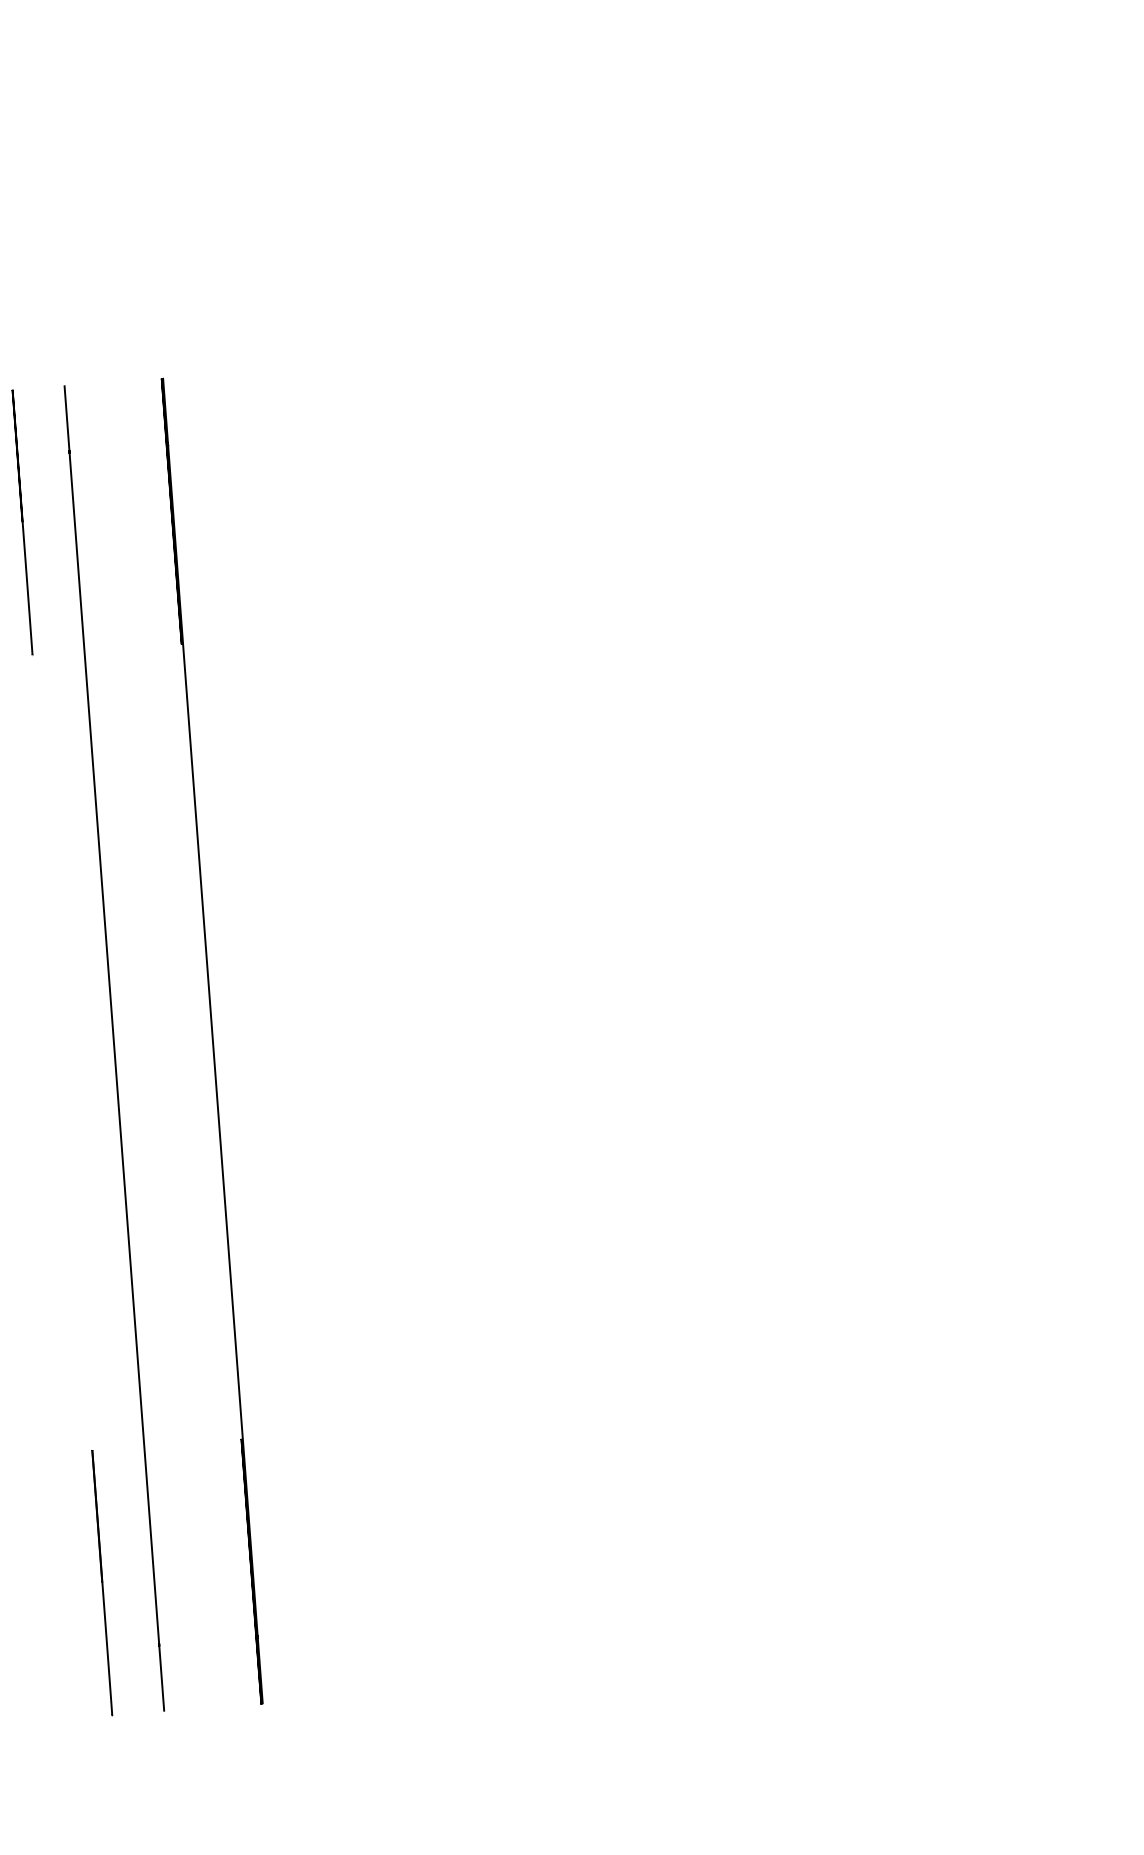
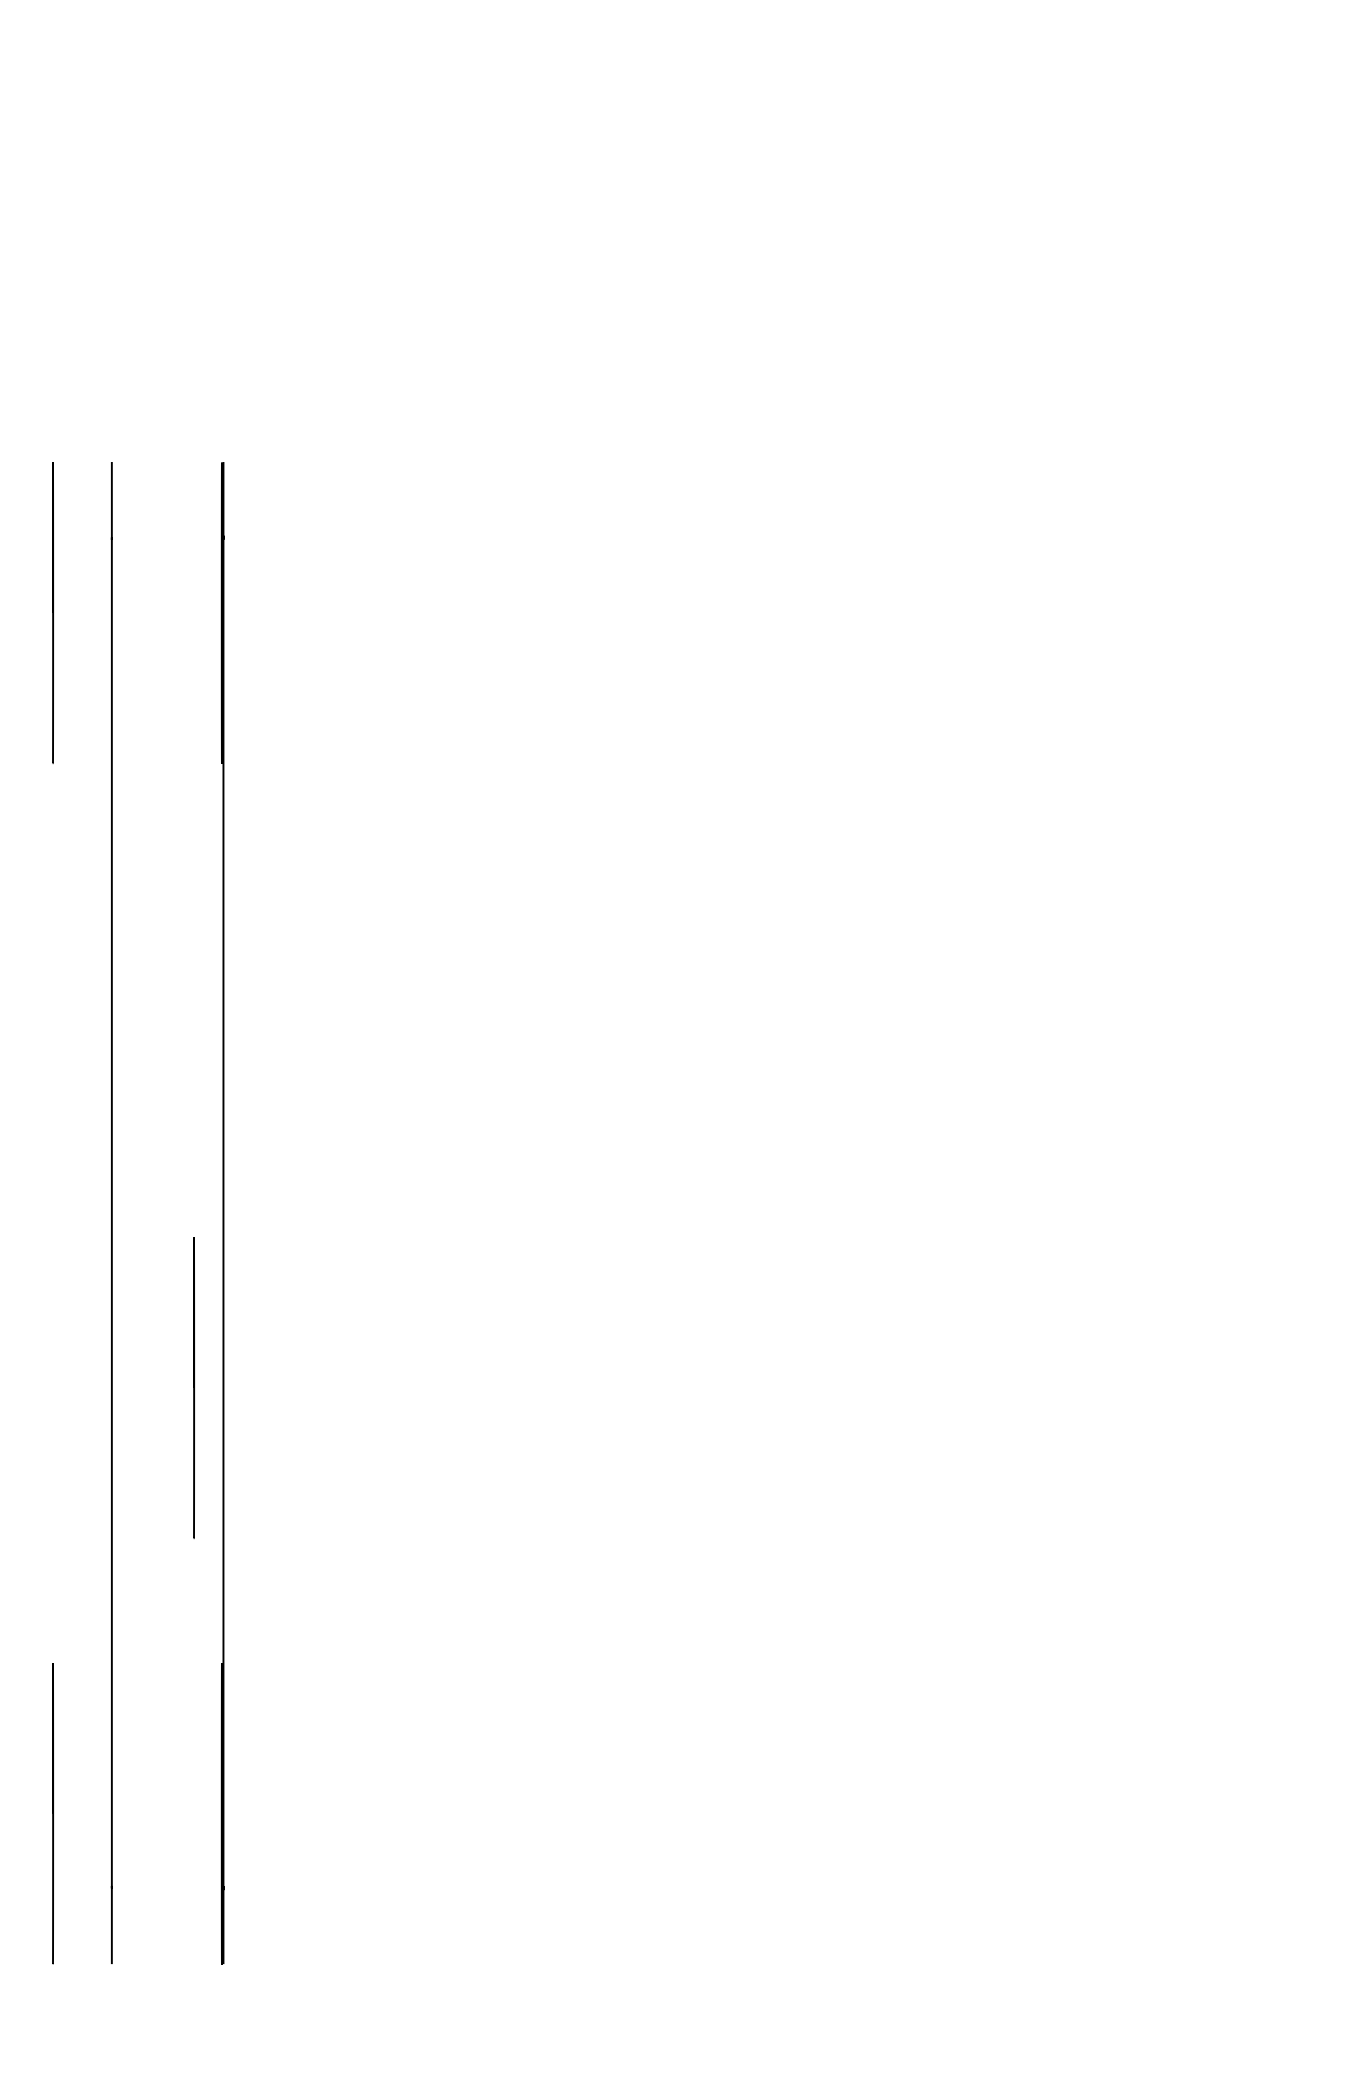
line: (198, 1197) -> (193, 1387), added

